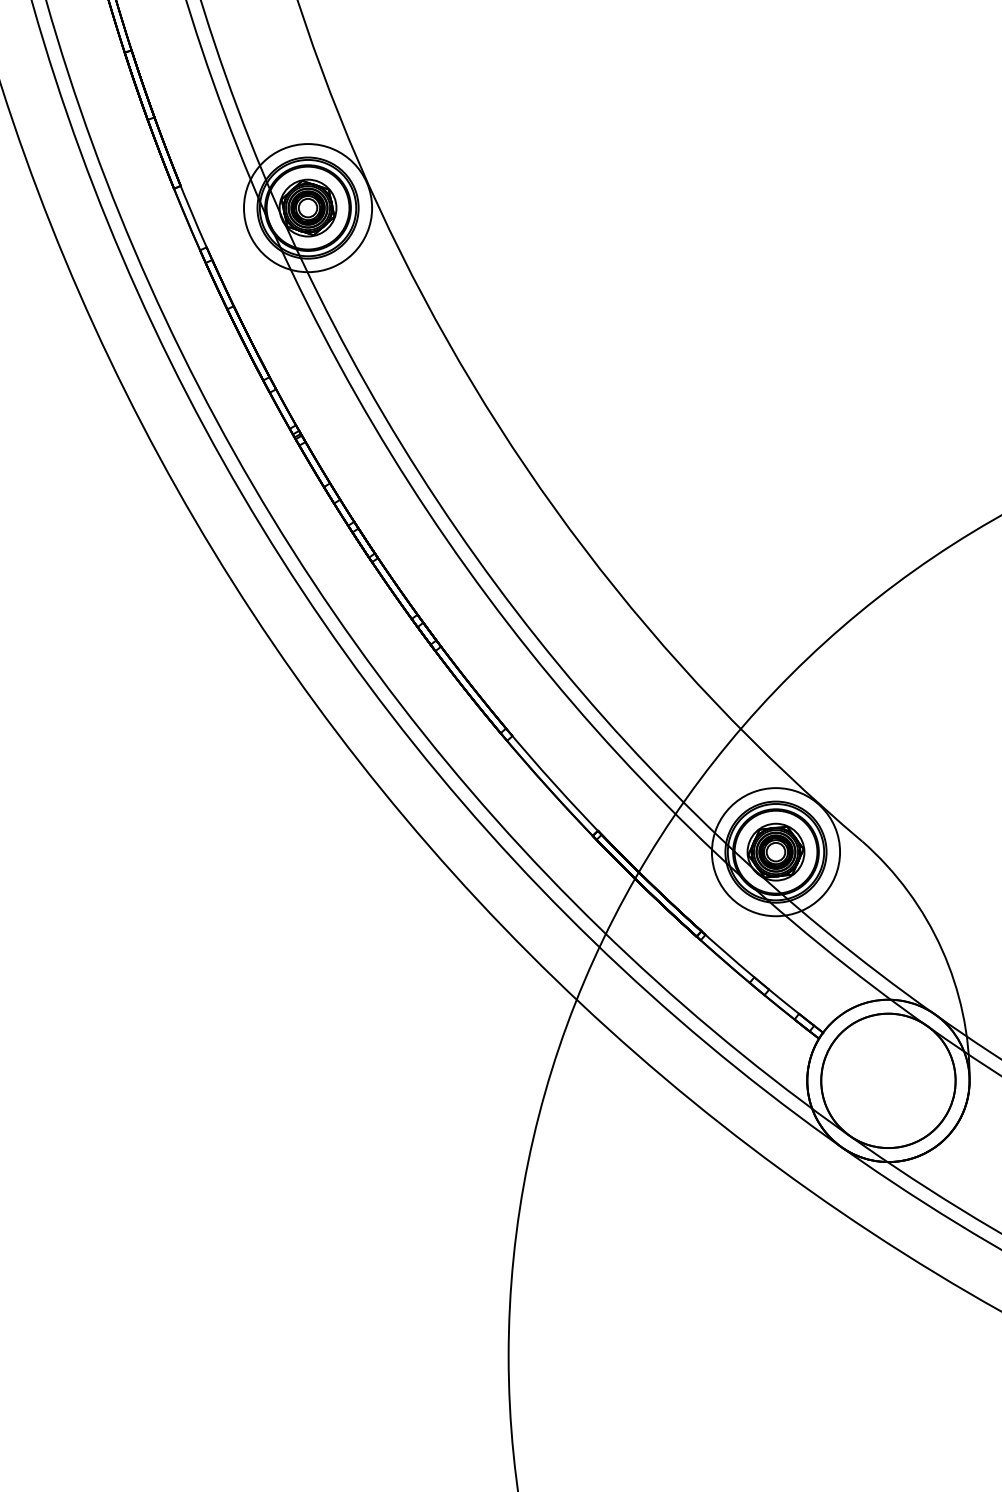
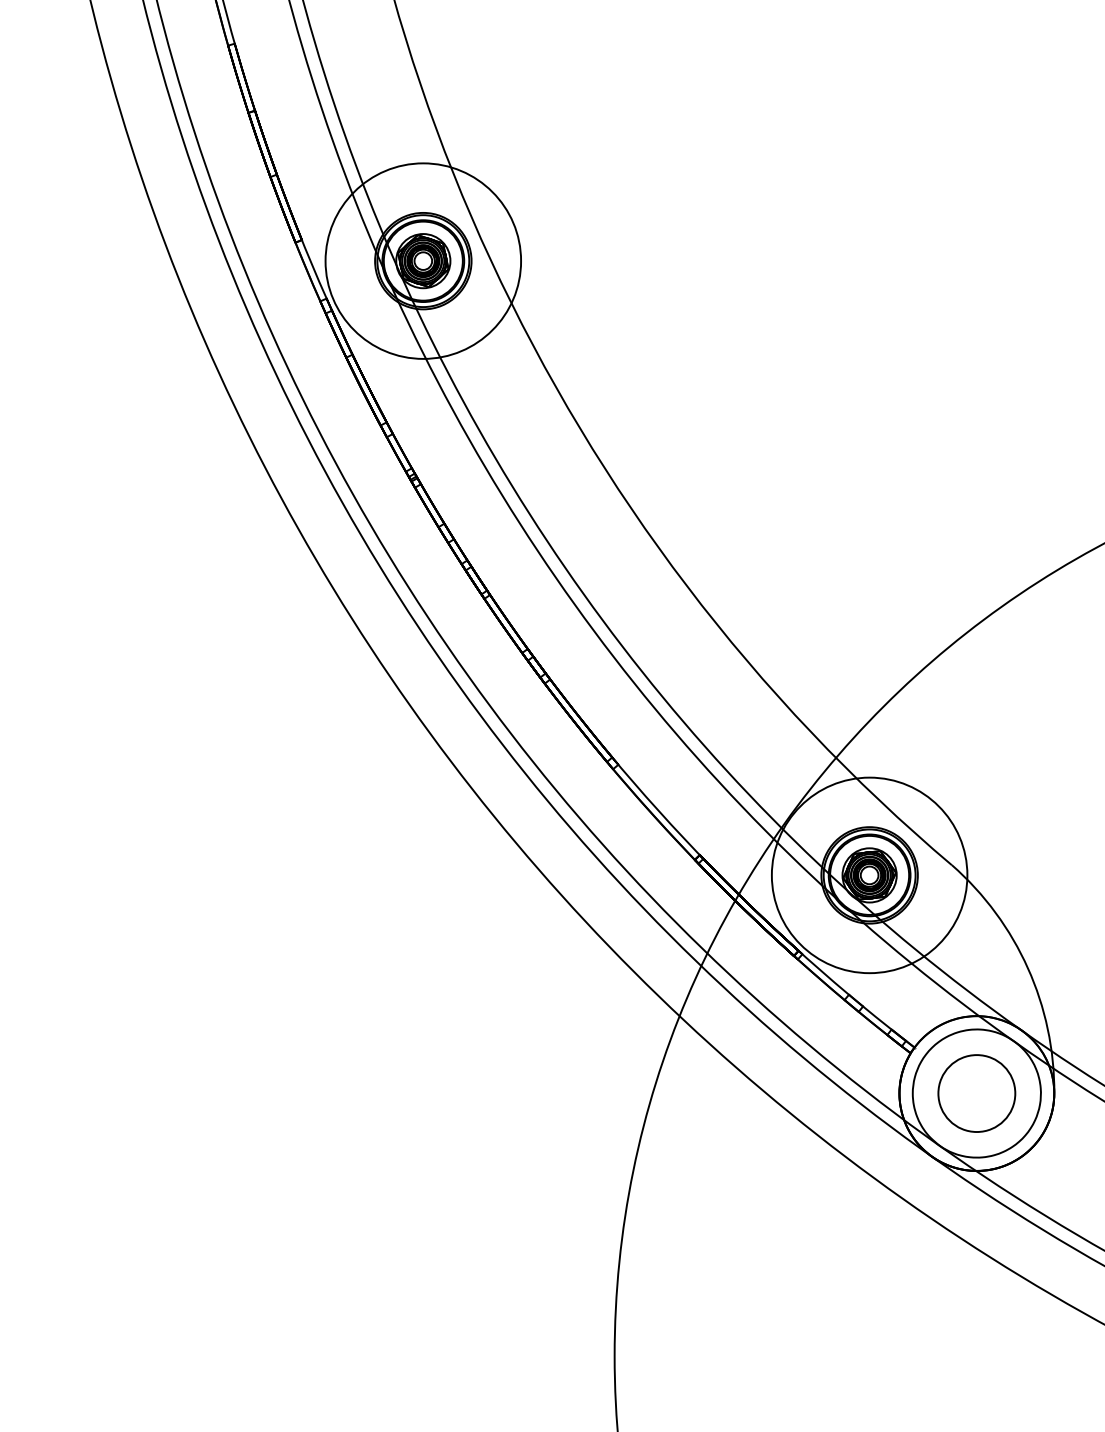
circle: (308, 208) -> (423, 261), size x1.6
circle: (775, 852) -> (869, 875), size x1.6
circle: (888, 1080) -> (976, 1093), size x0.6

